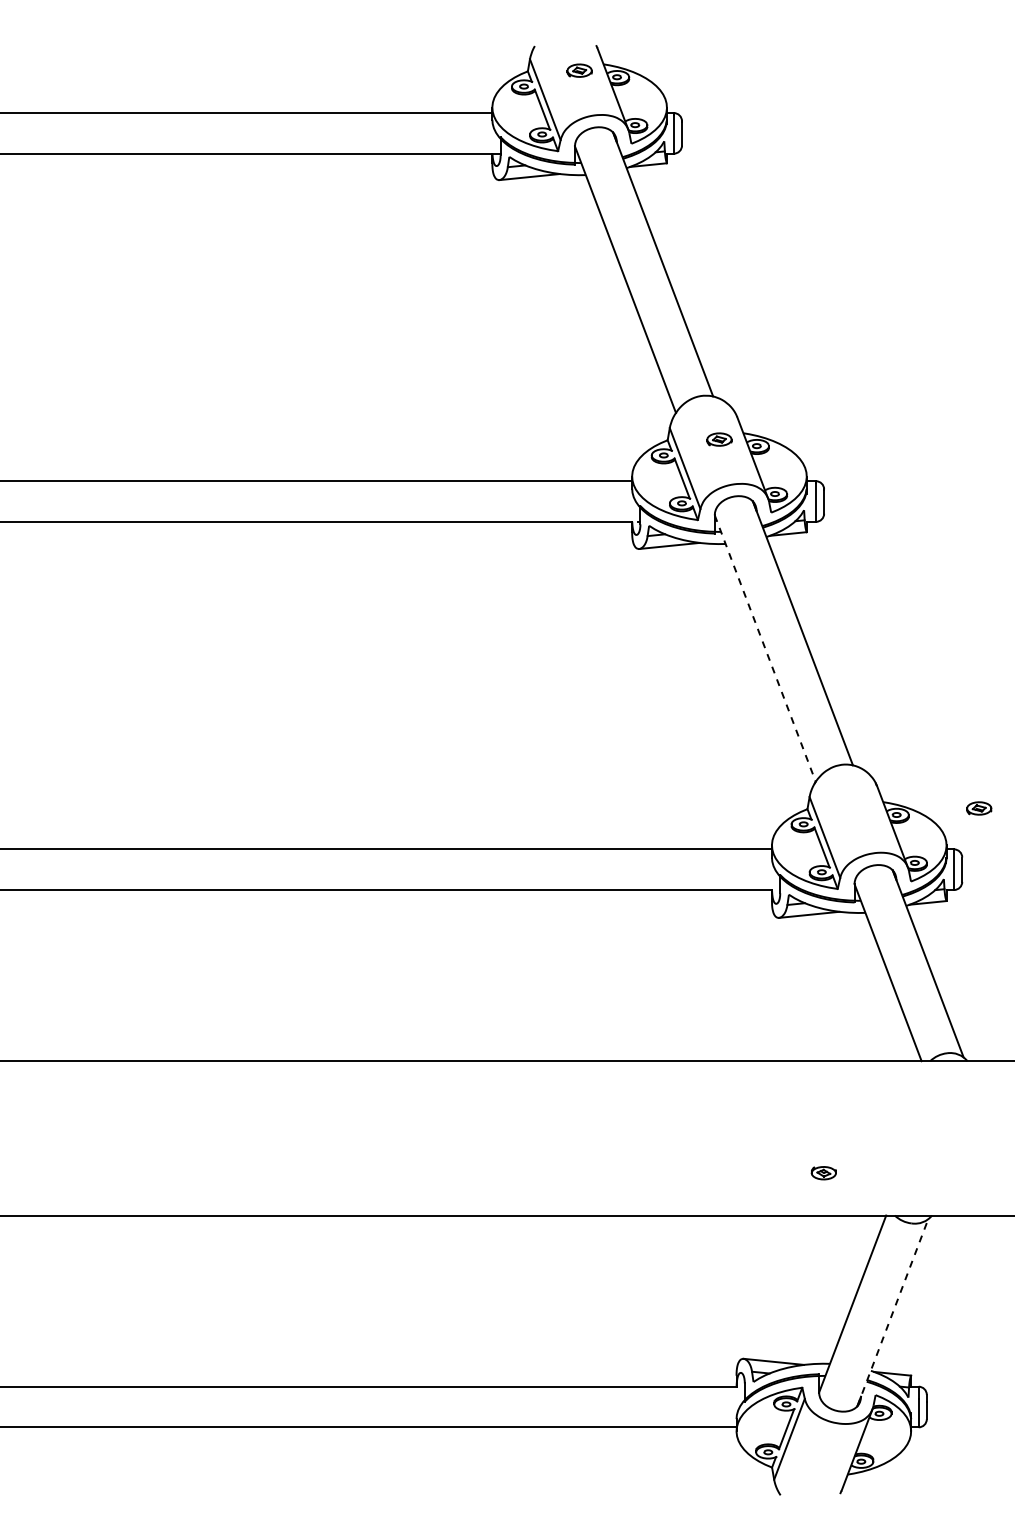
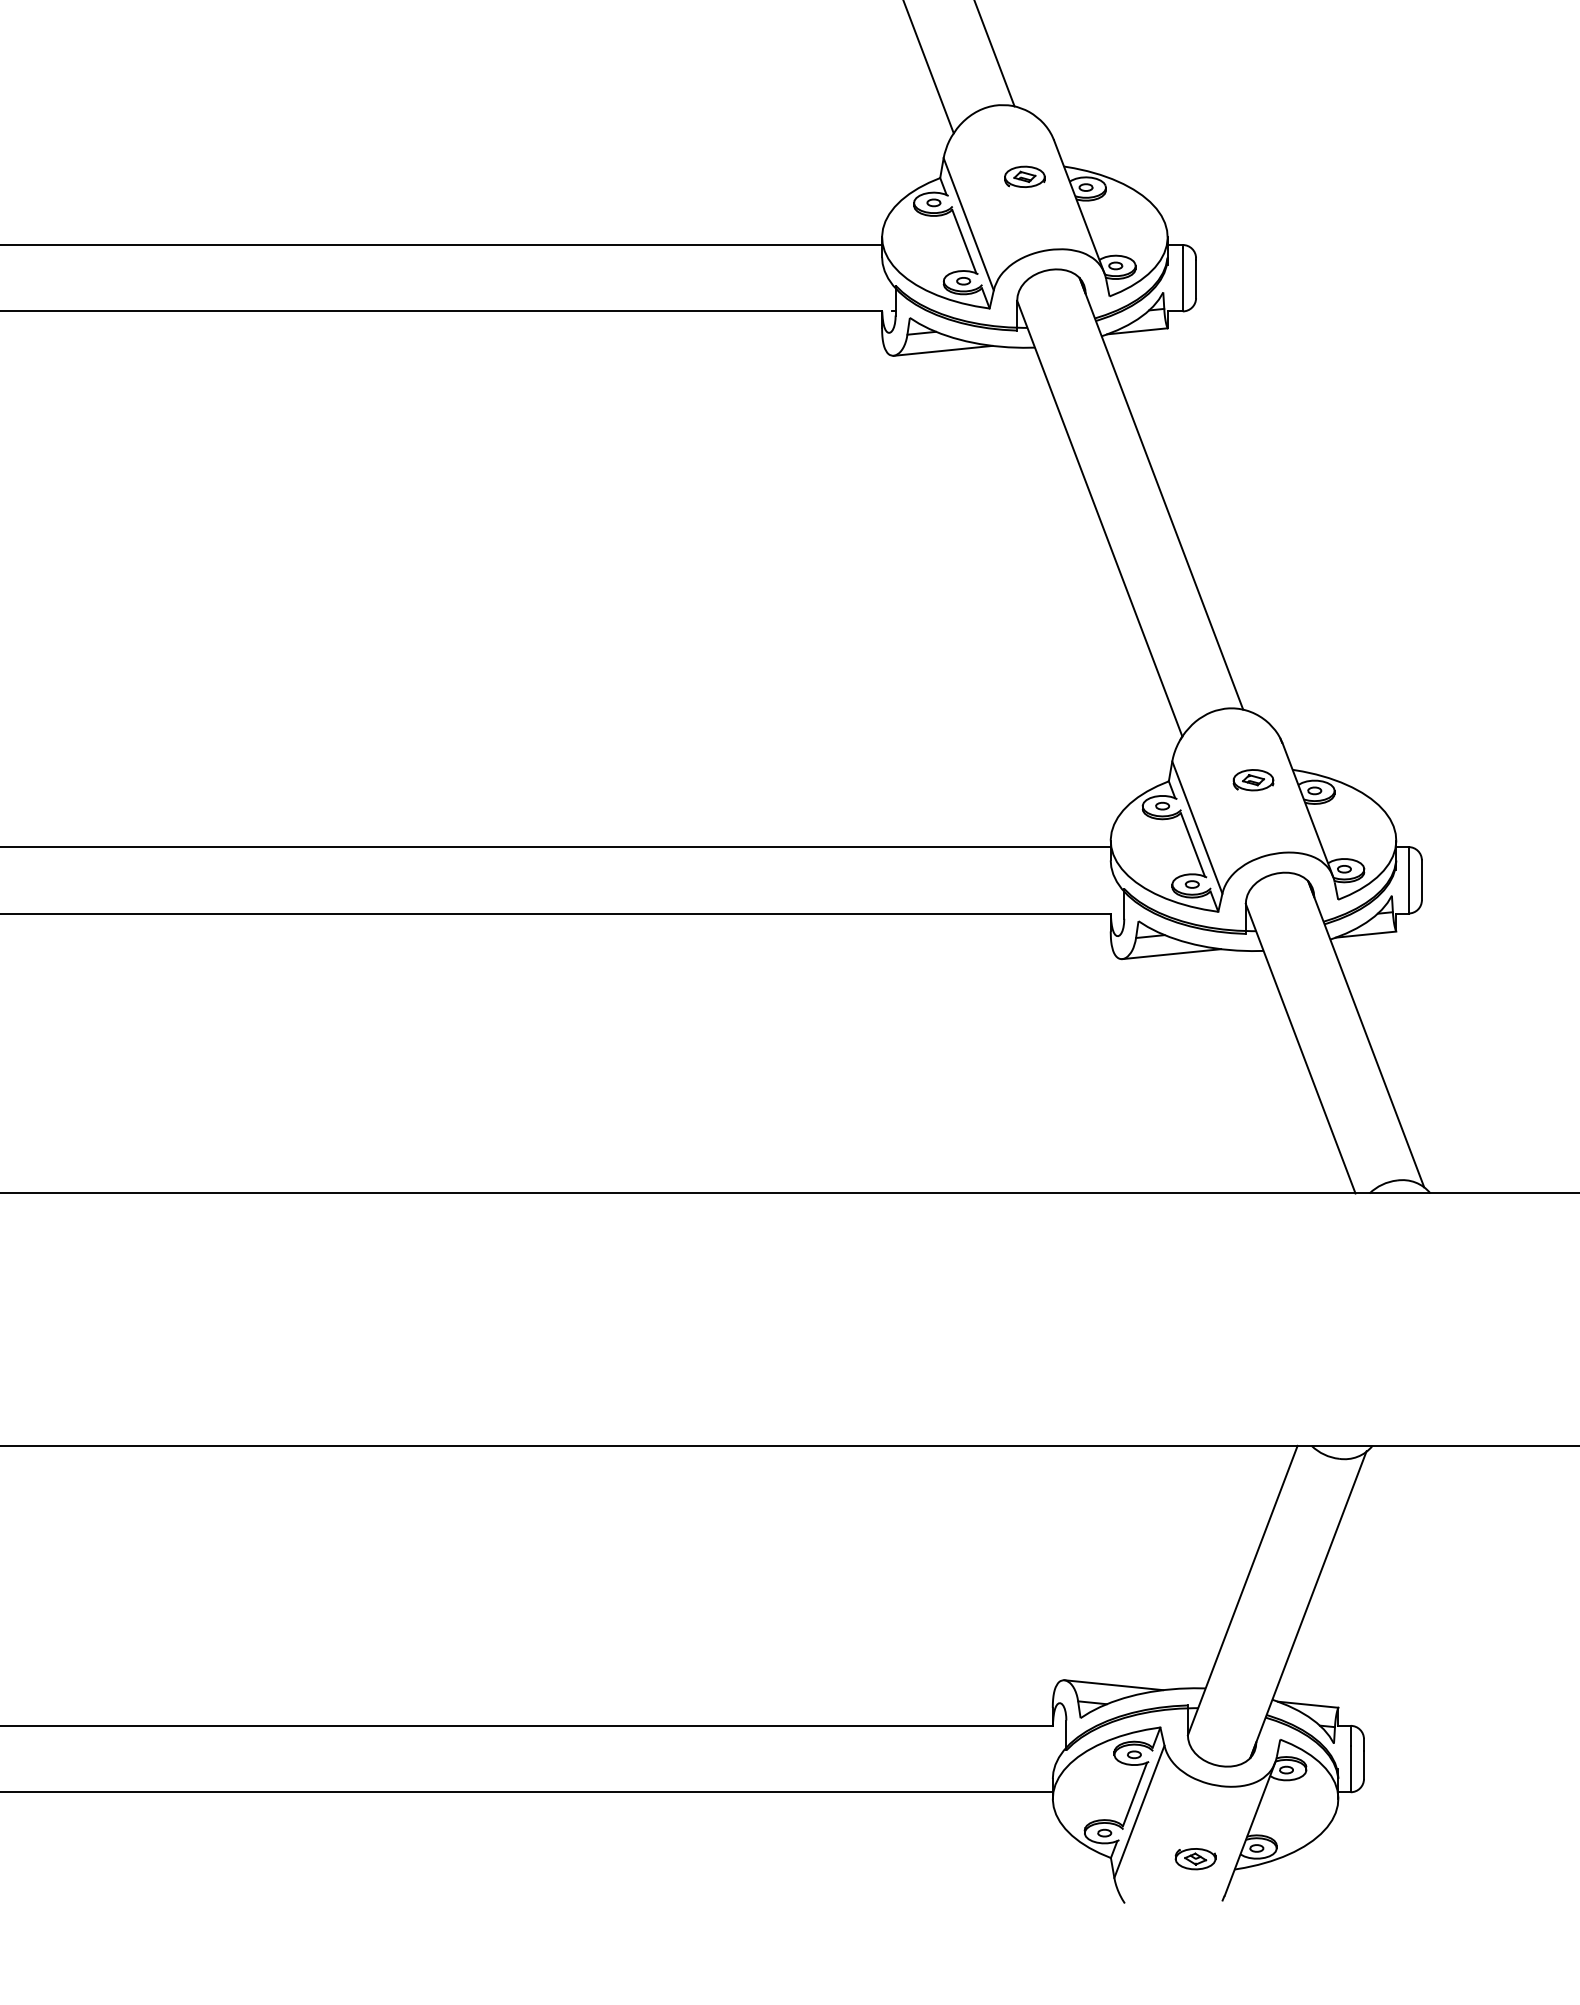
line: (765, 649) -> (1100, 520), dashed -> solid
part: (979, 808) -> (1253, 780), moved
part: (823, 1173) -> (1195, 1859), moved
line: (893, 1312) -> (1309, 1604), dashed -> solid

